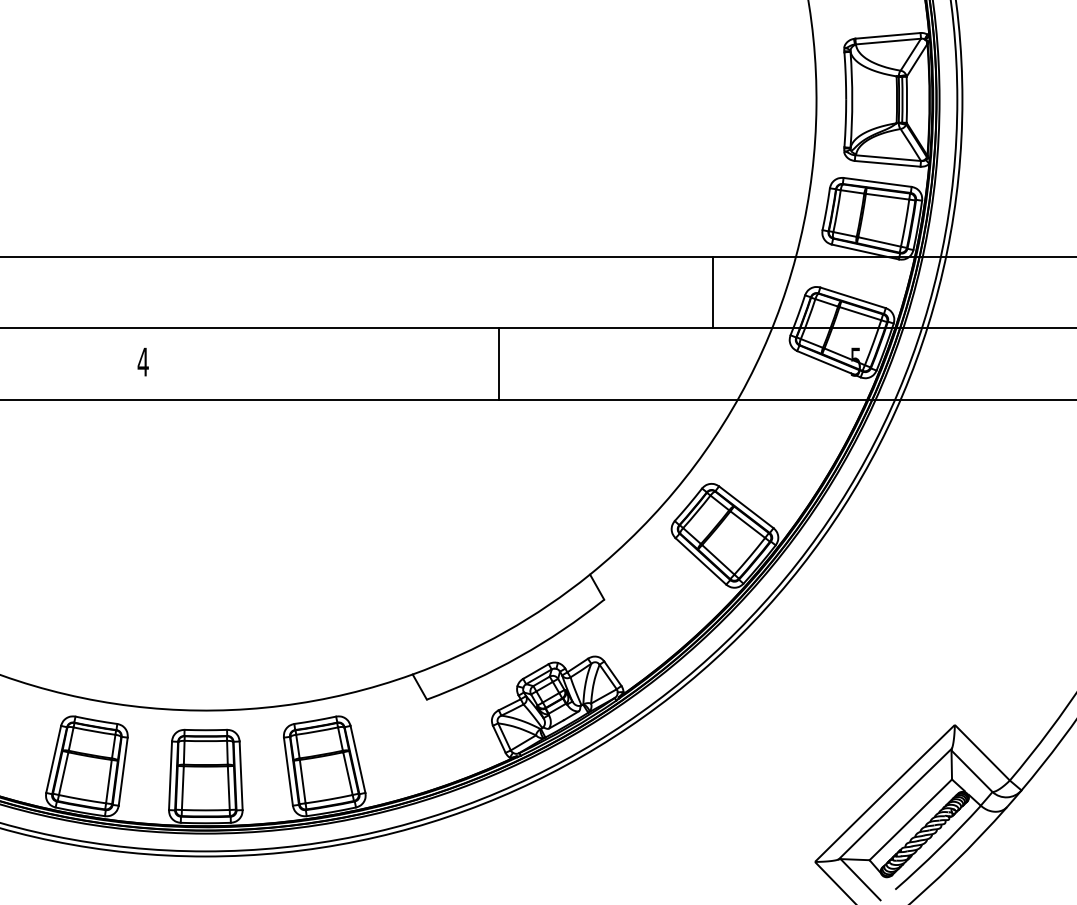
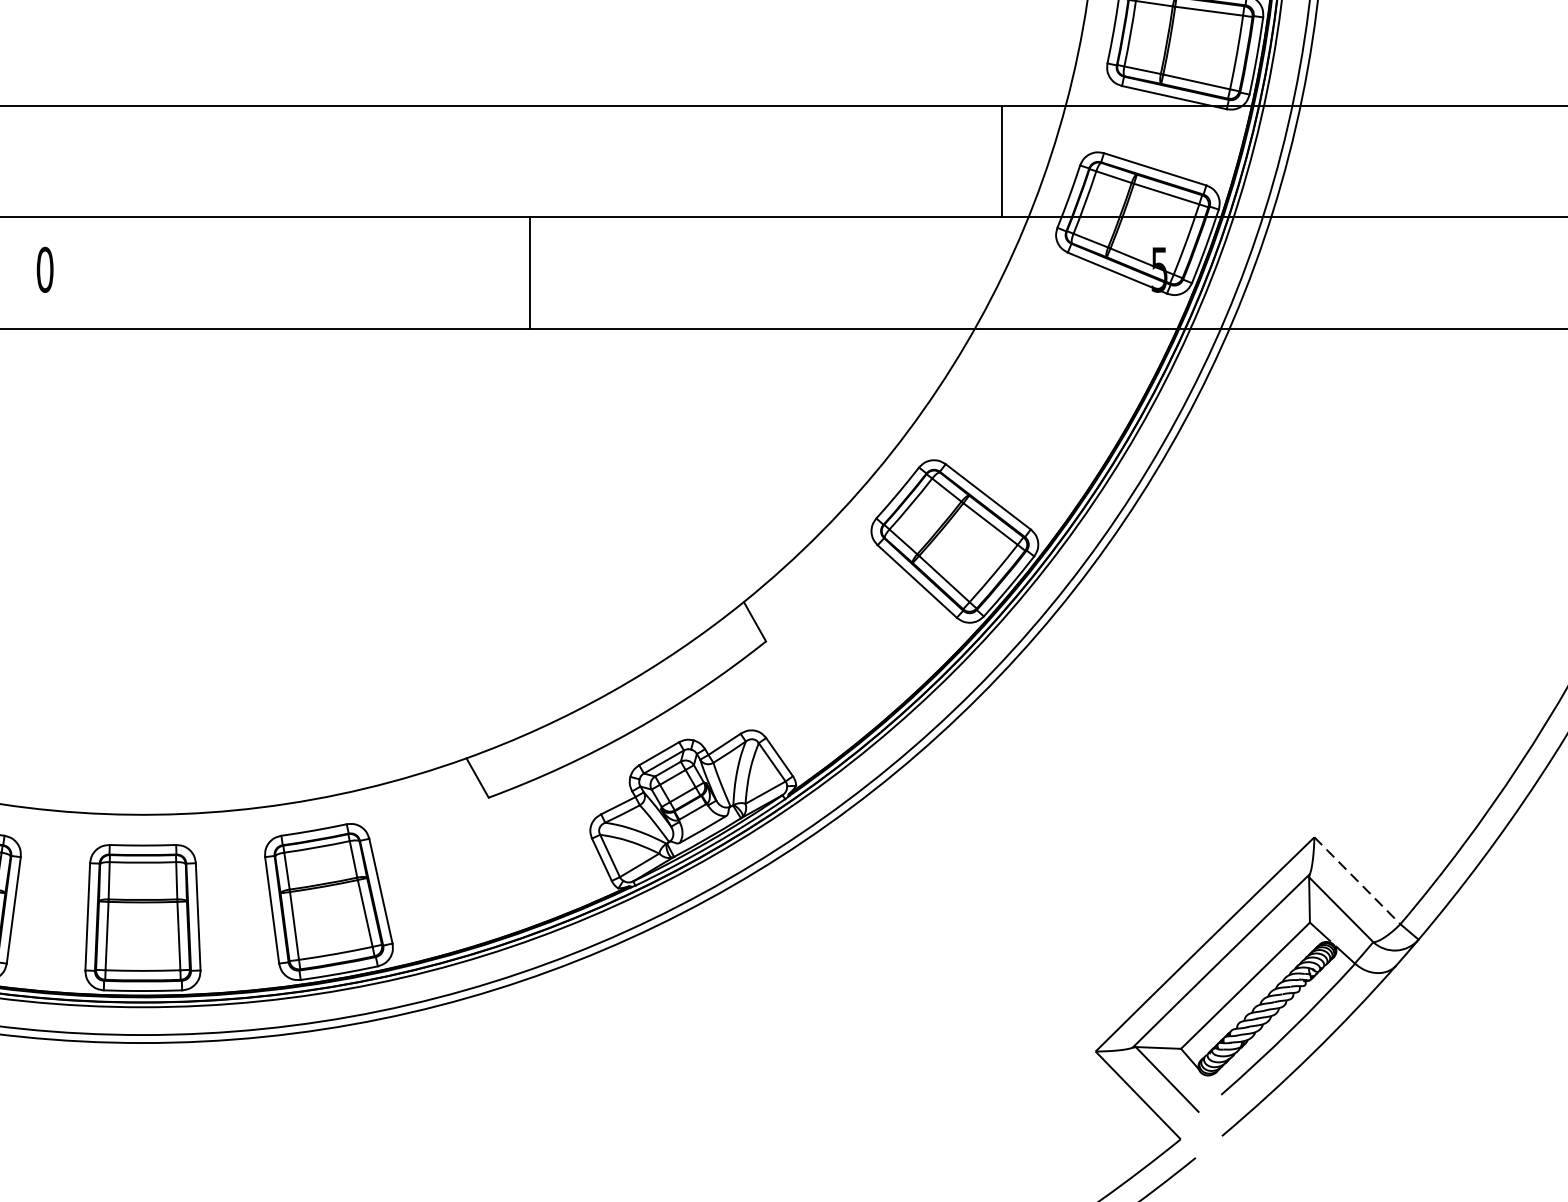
line: (712, 292) -> (1001, 160), moved
text: (142, 361) -> (43, 268), 4 -> 0
line: (499, 363) -> (530, 272), moved
line: (982, 752) -> (1357, 880), solid -> dashed

